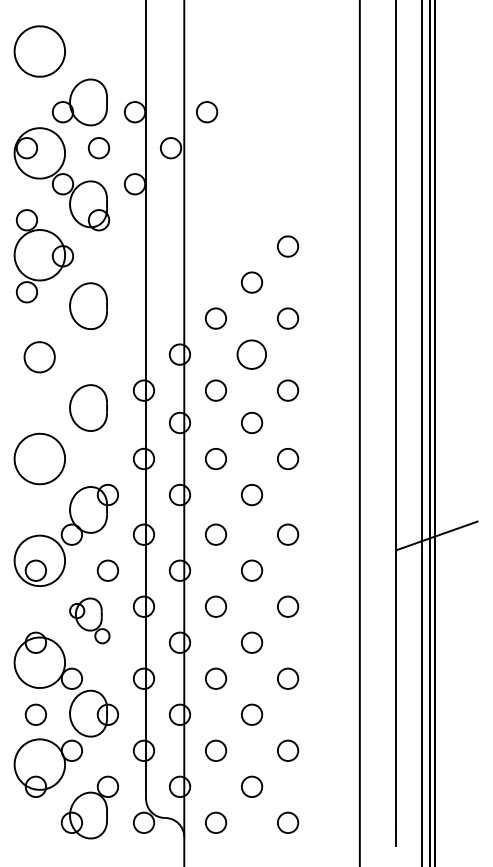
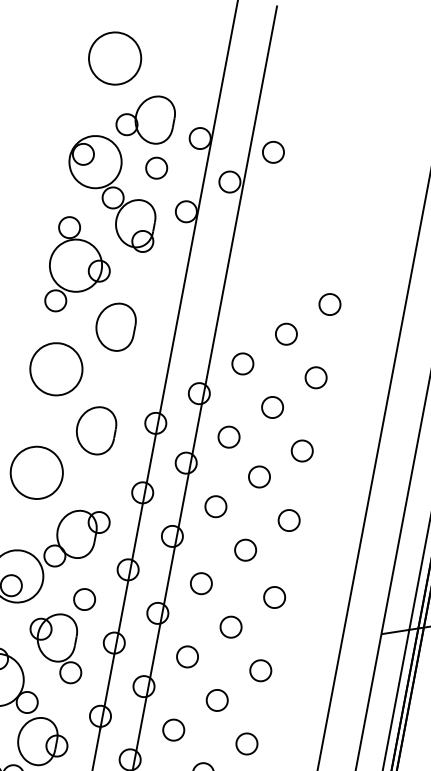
circle: (252, 354) -> (273, 407), size x0.71
part: (39, 357) -> (55, 369), size x1.67
part: (89, 620) -> (56, 646), size x1.43

